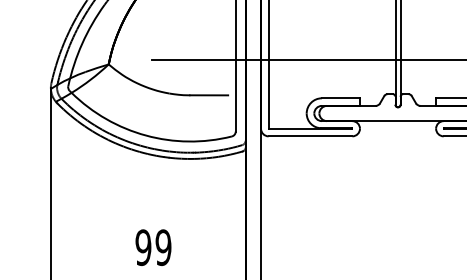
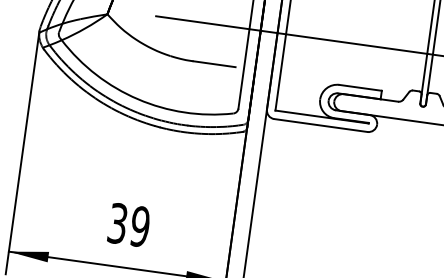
text: (143, 247) -> (117, 223), 99 -> 39

